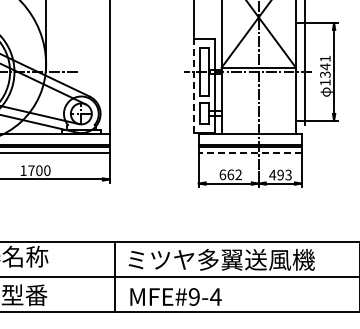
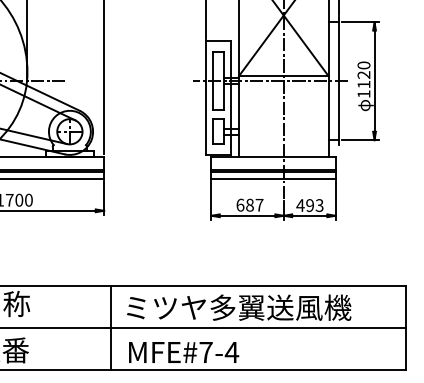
text: (325, 66) -> (364, 74), 1341 -> 1120
line: (194, 85) -> (206, 97), dashed -> solid
line: (250, 152) -> (273, 178), dashed -> solid
text: (234, 174) -> (254, 204), 662 -> 687
text: (193, 296) -> (205, 351), MFE#9-4 -> MFE#7-4

